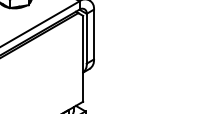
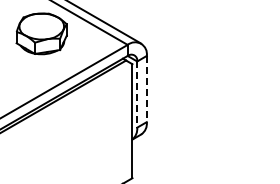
line: (93, 34) -> (146, 89), solid -> dashed
line: (86, 39) -> (137, 95), solid -> dashed

